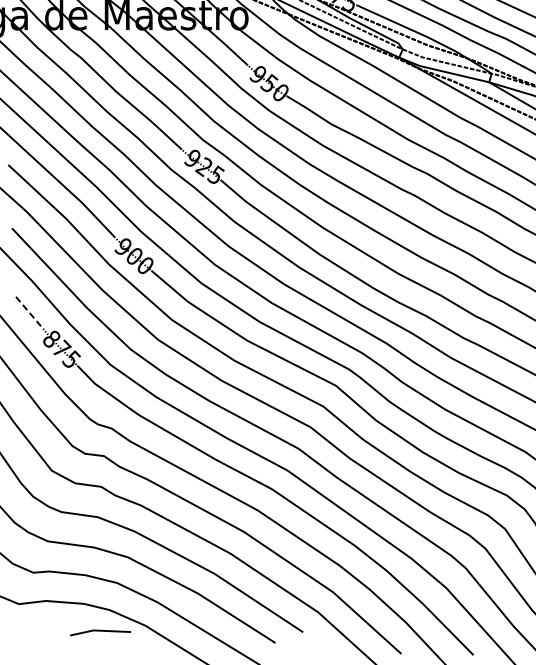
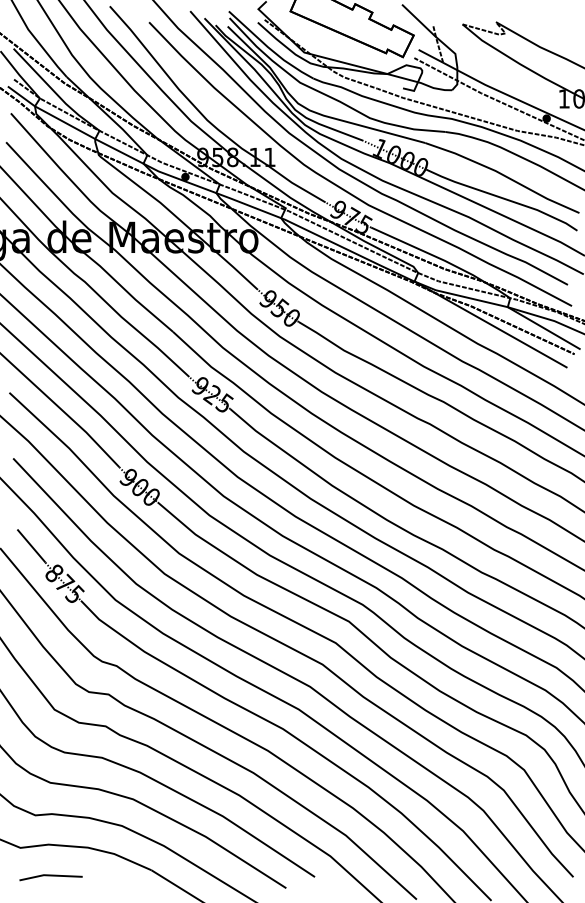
line: (29, 313) -> (31, 546), dashed -> solid
line: (100, 631) -> (50, 876), moved

